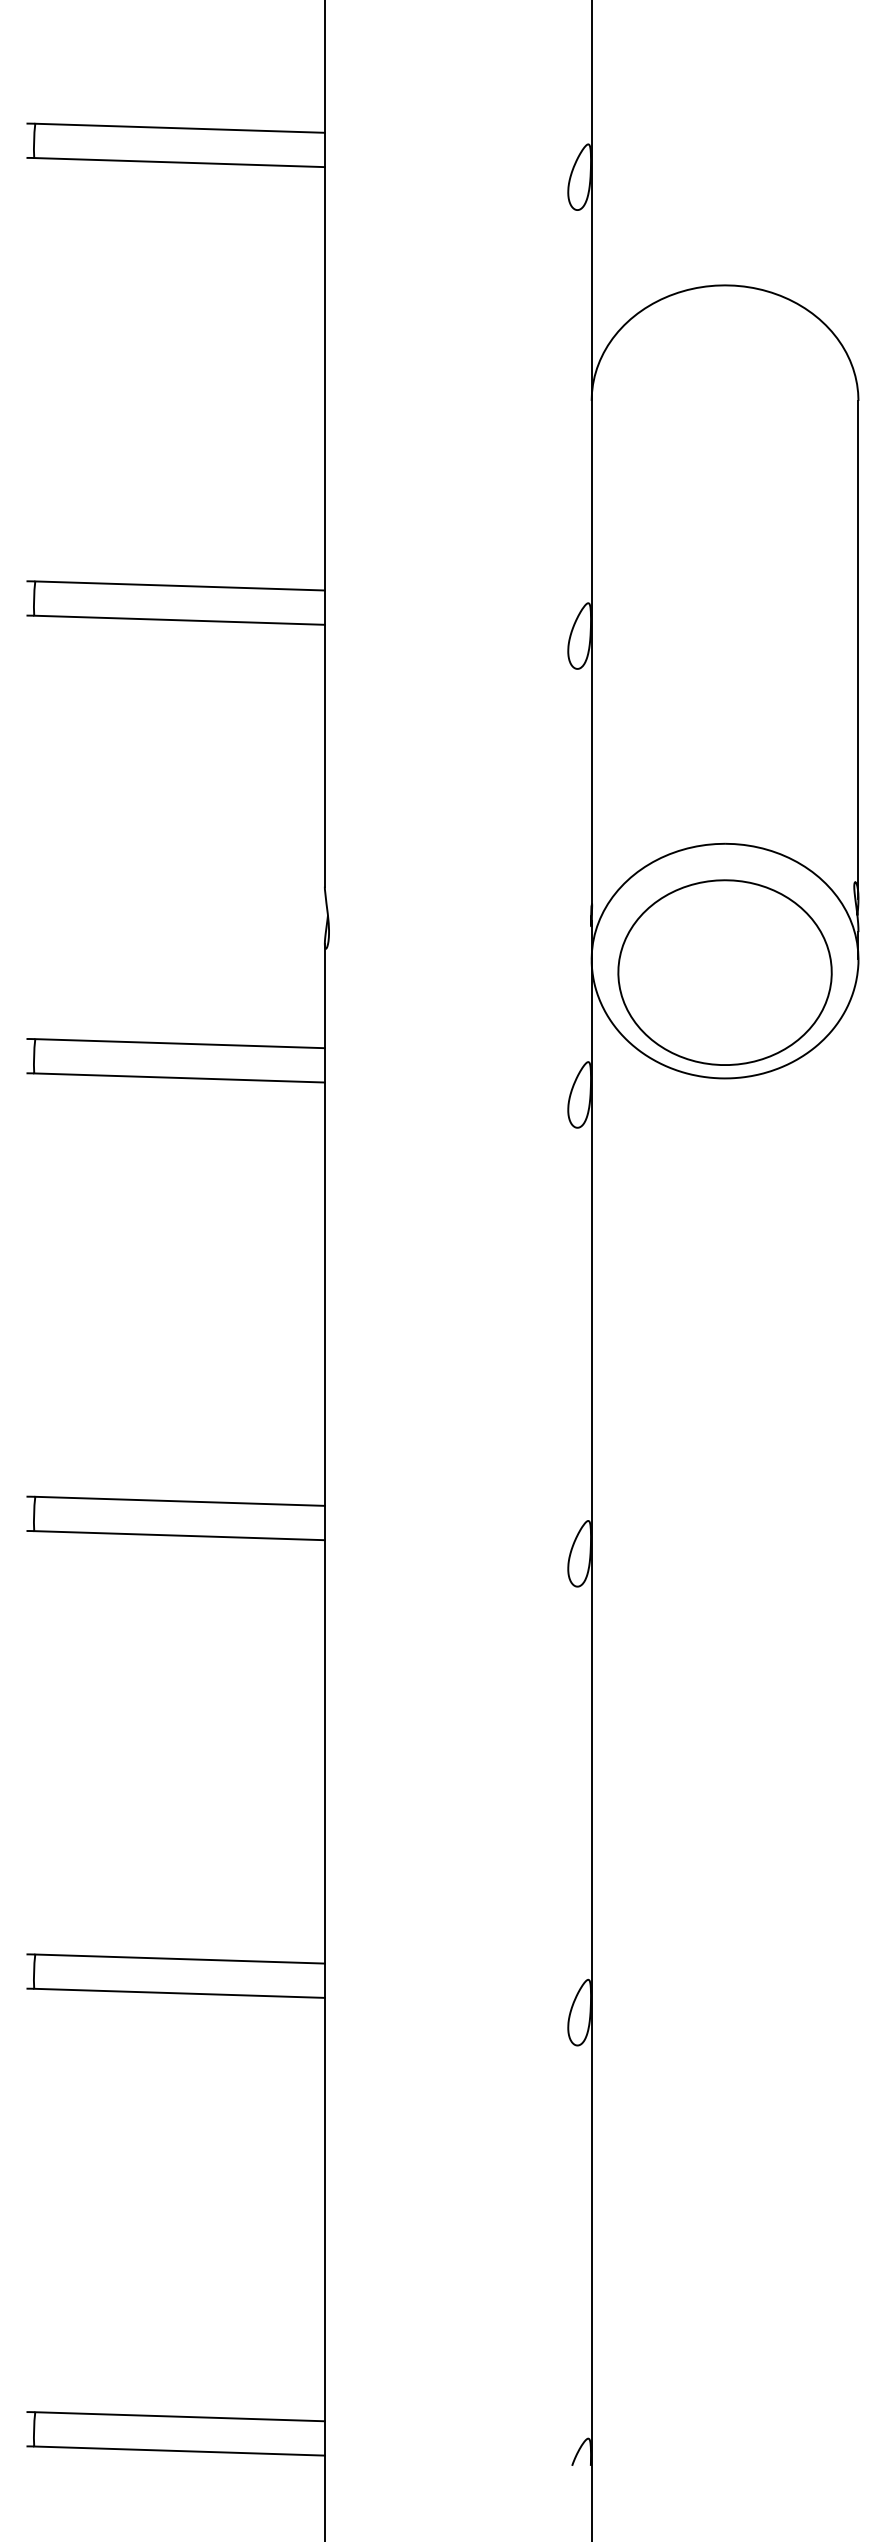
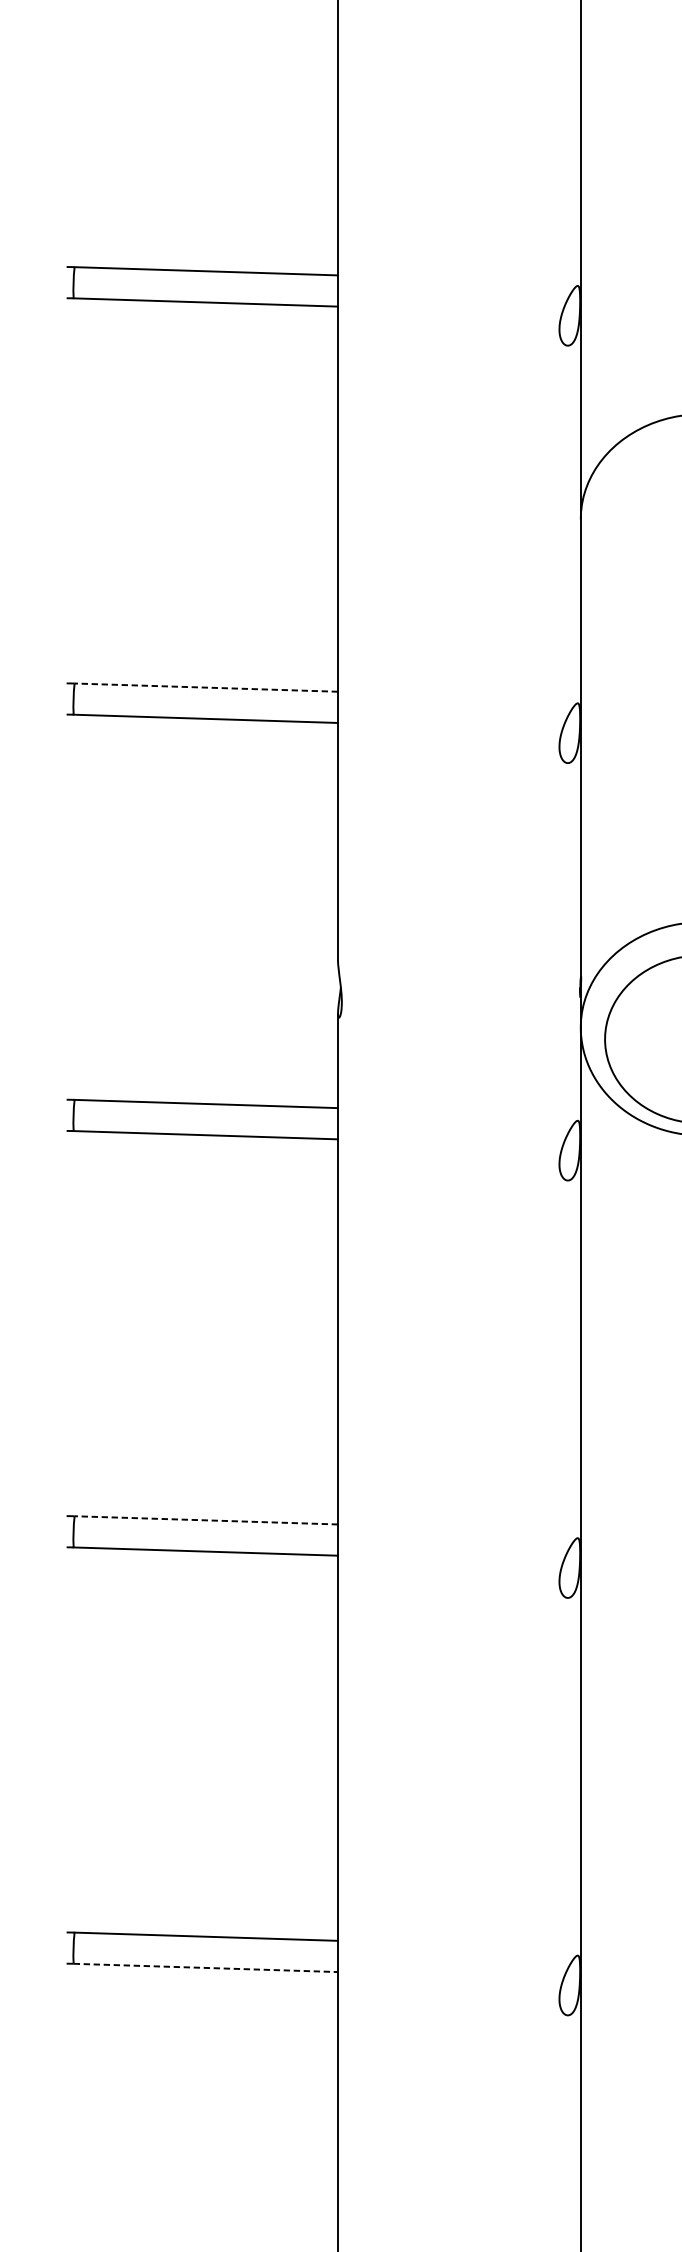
line: (180, 585) -> (206, 687), solid -> dashed
line: (180, 1501) -> (206, 1520), solid -> dashed
line: (180, 1993) -> (206, 1968), solid -> dashed

